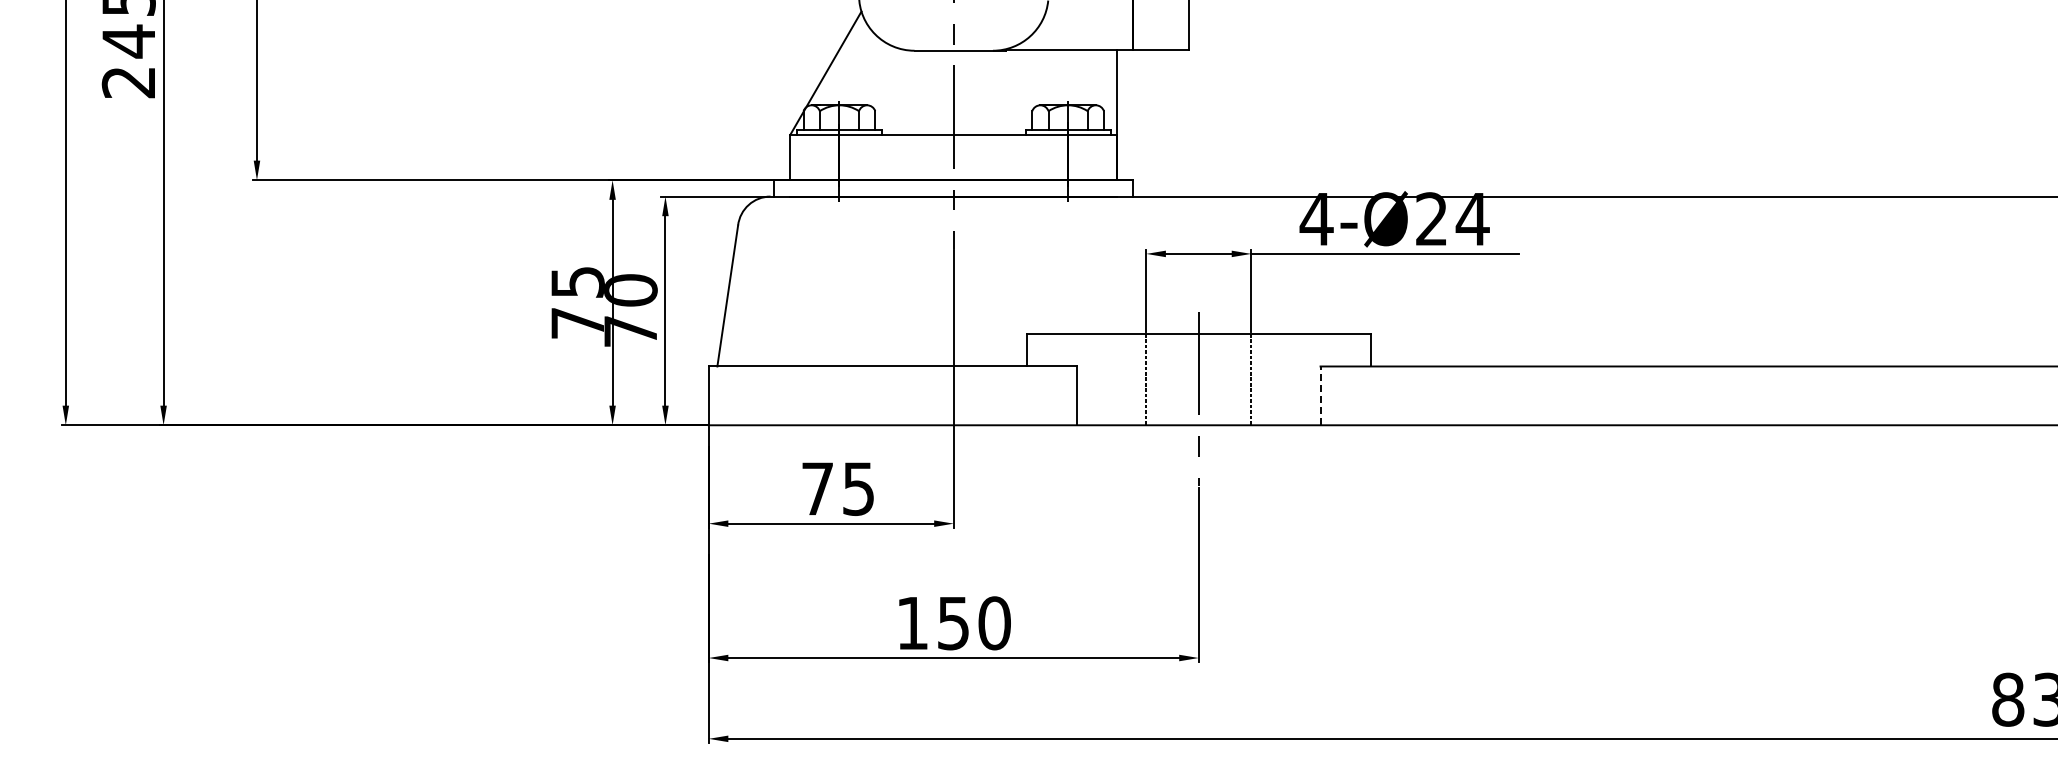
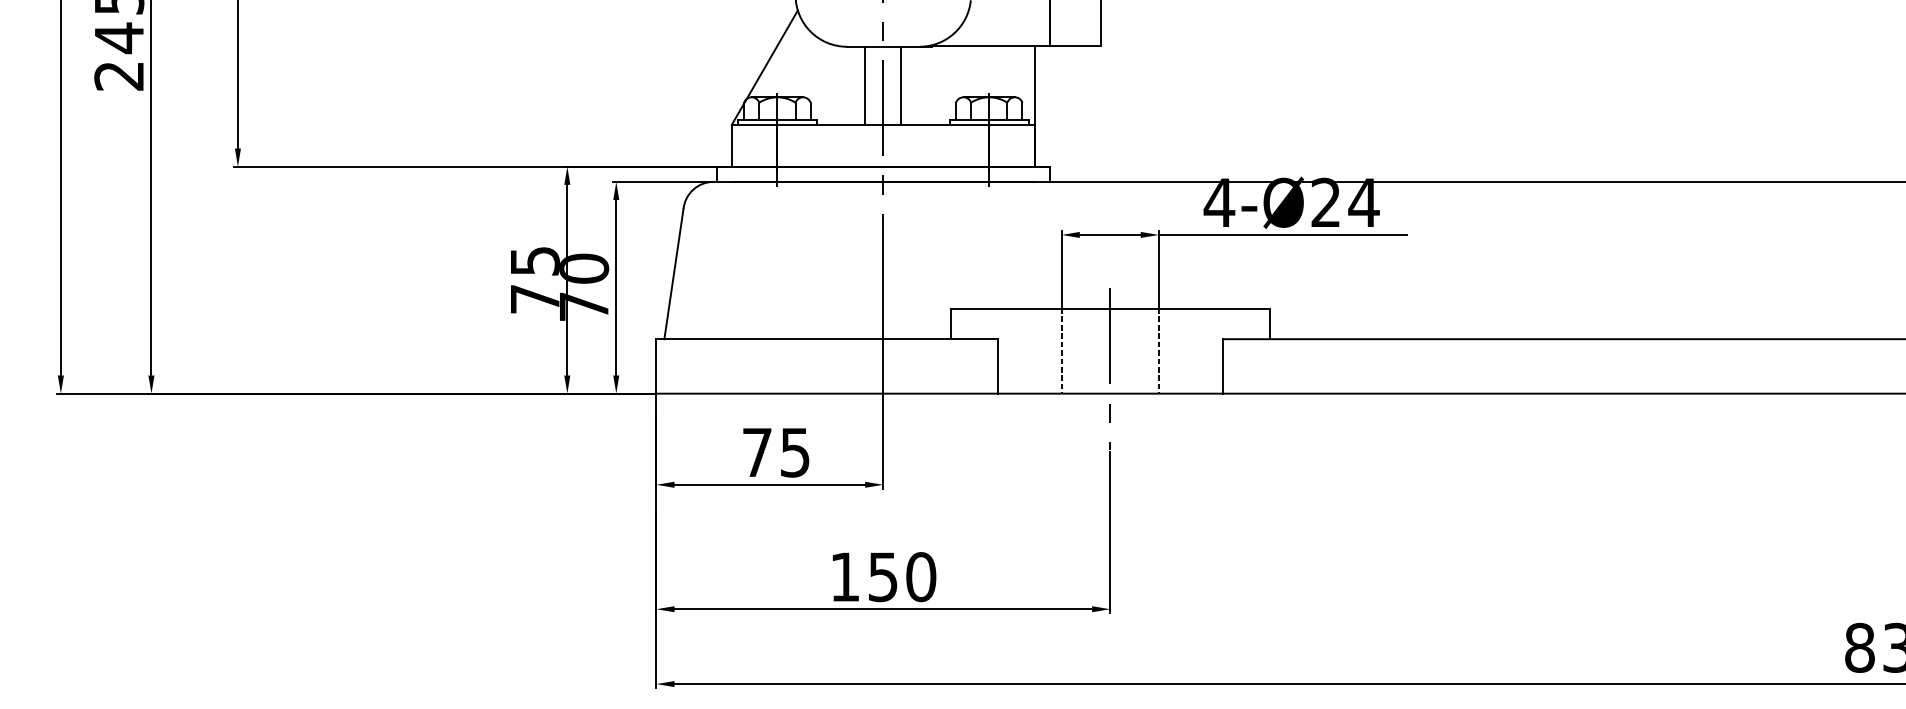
line: (934, 92) -> (865, 85), added
line: (973, 92) -> (901, 85), added
line: (1320, 395) -> (1222, 366), dashed -> solid

